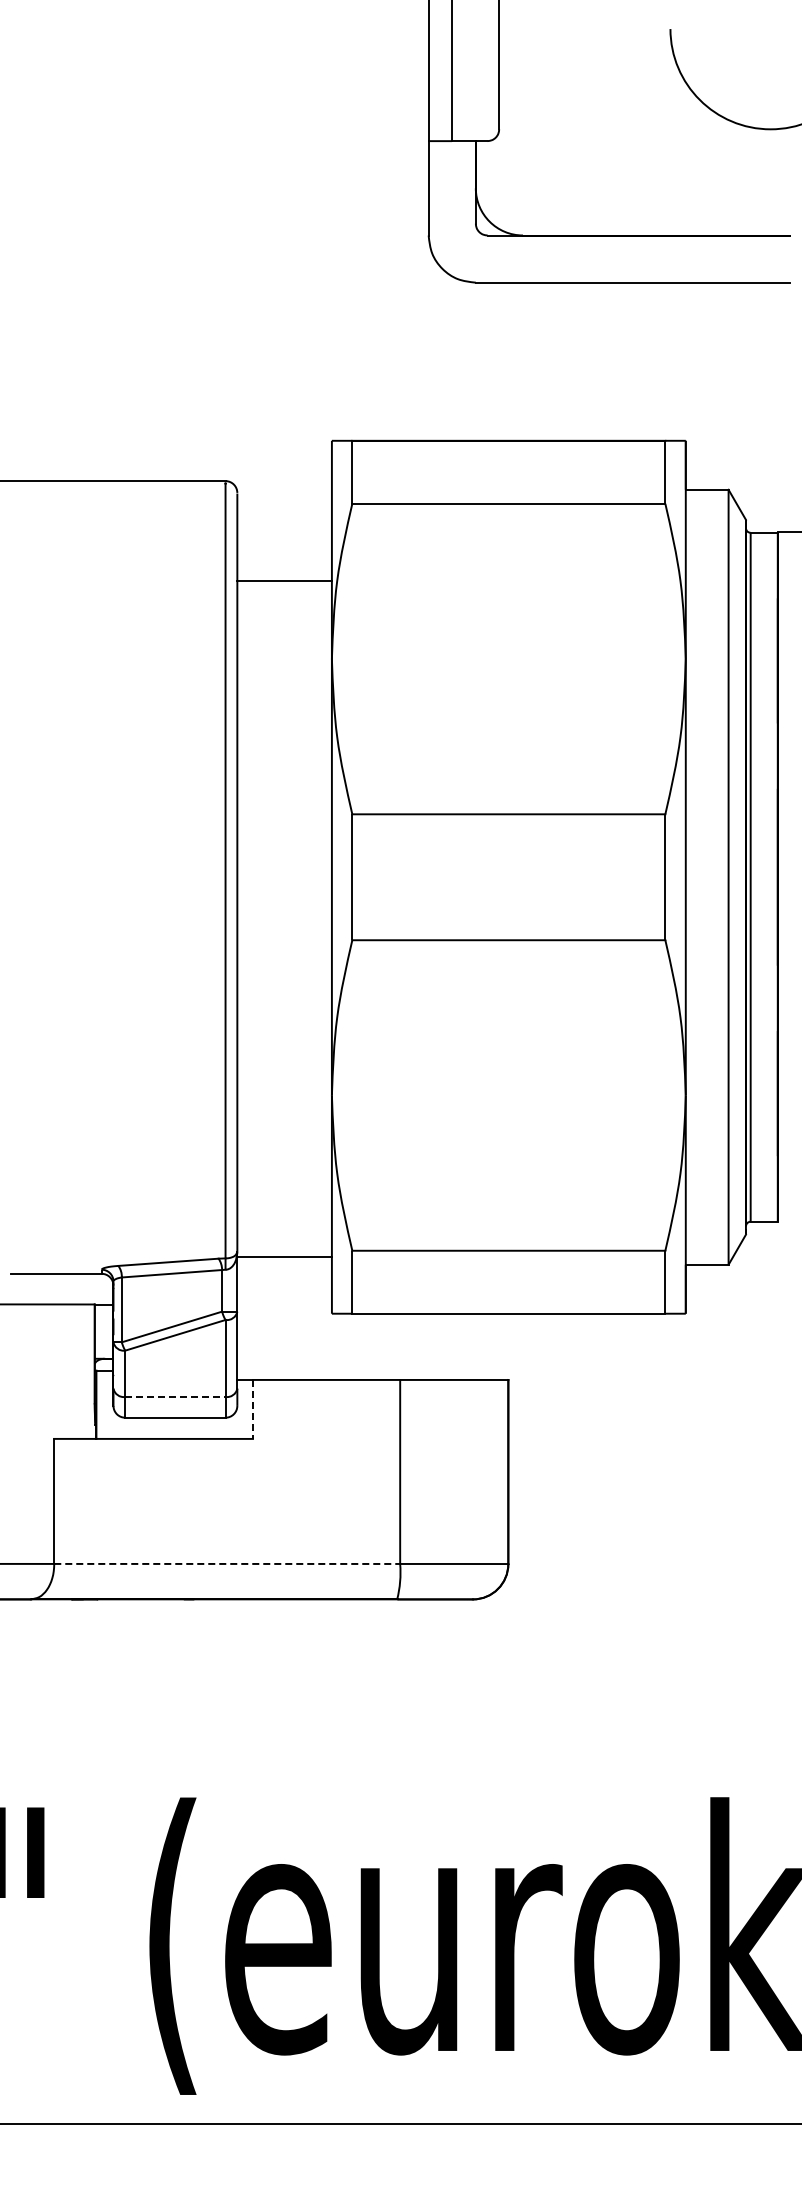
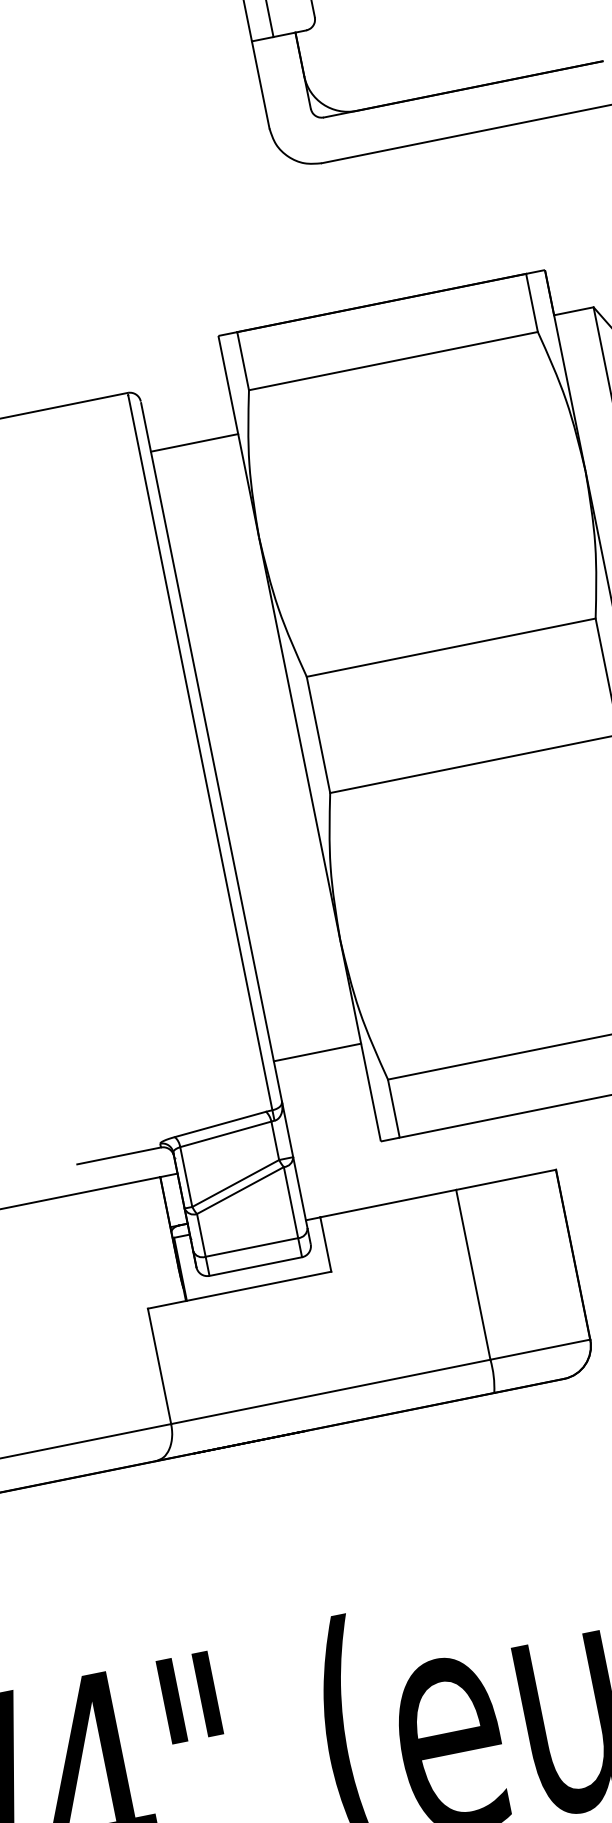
line: (284, 581) -> (194, 443), moved
line: (284, 1256) -> (317, 1052), moved
line: (175, 1397) -> (252, 1247), dashed -> solid
line: (252, 1409) -> (325, 1244), dashed -> solid
line: (227, 1563) -> (330, 1391), dashed -> solid

